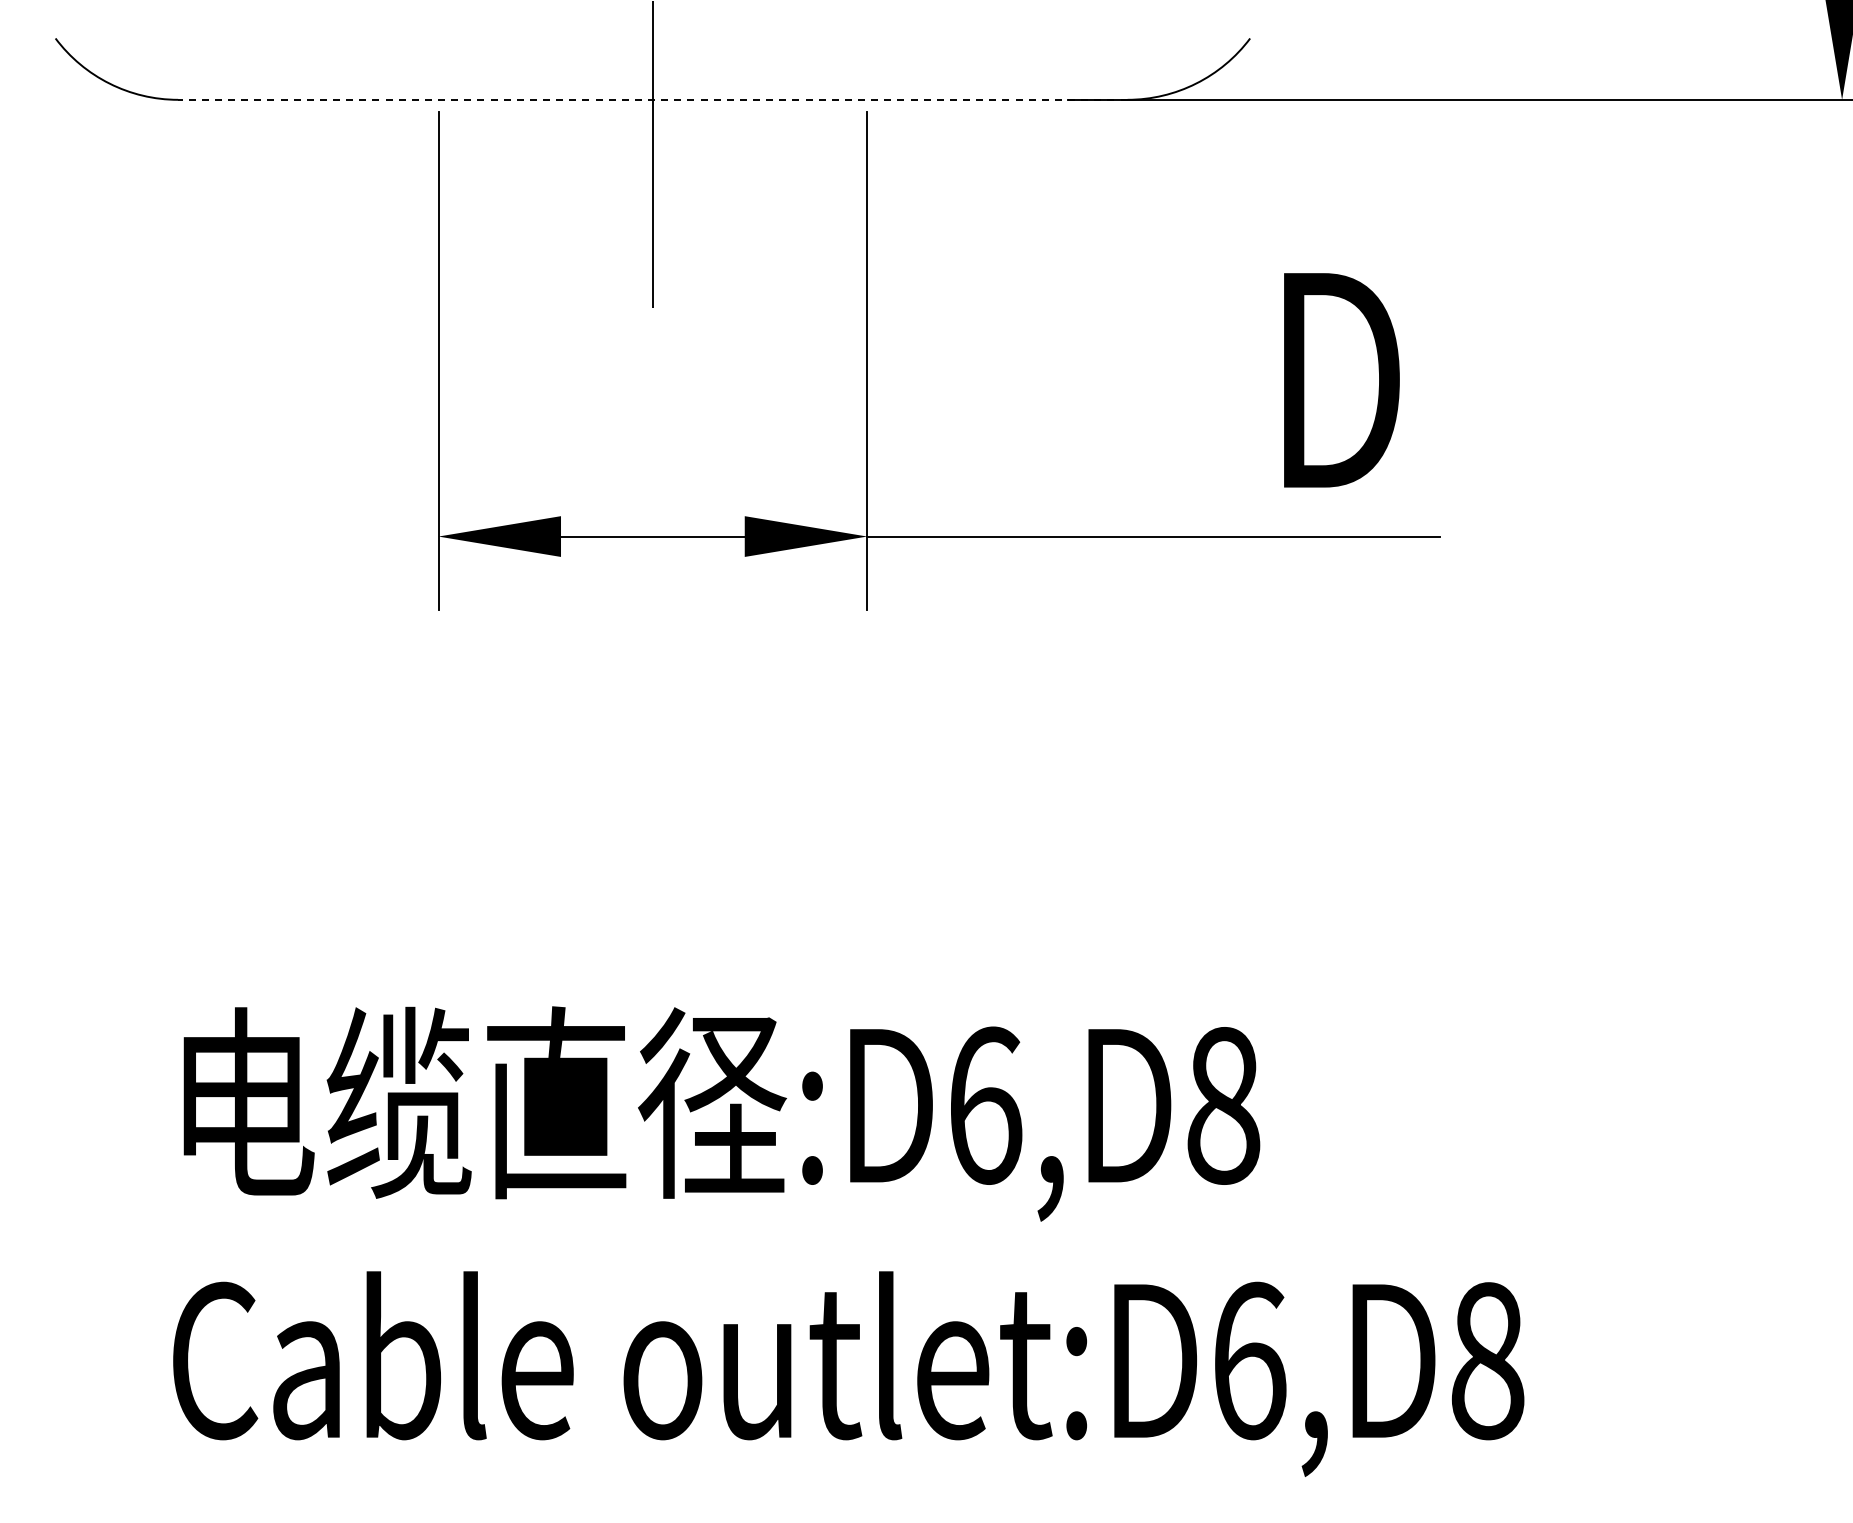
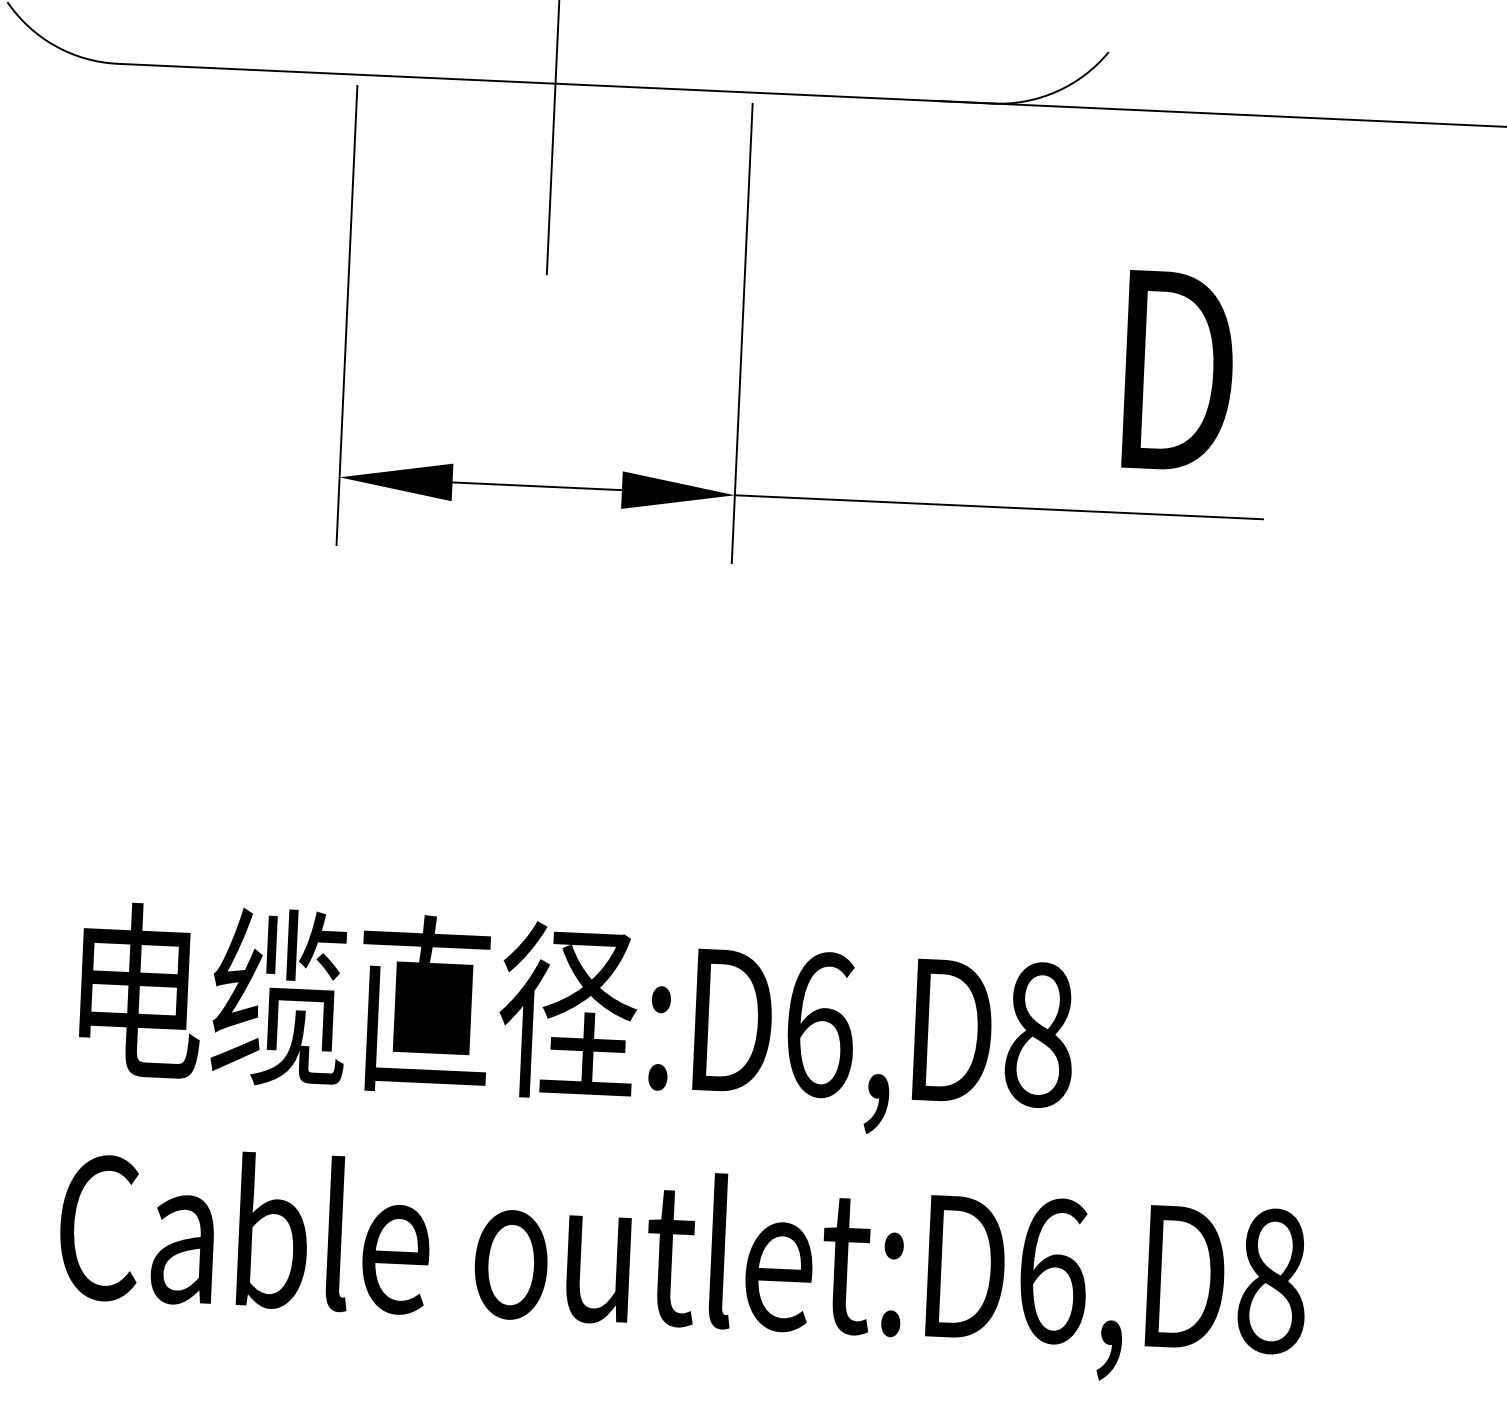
line: (652, 99) -> (555, 83), dashed -> solid

